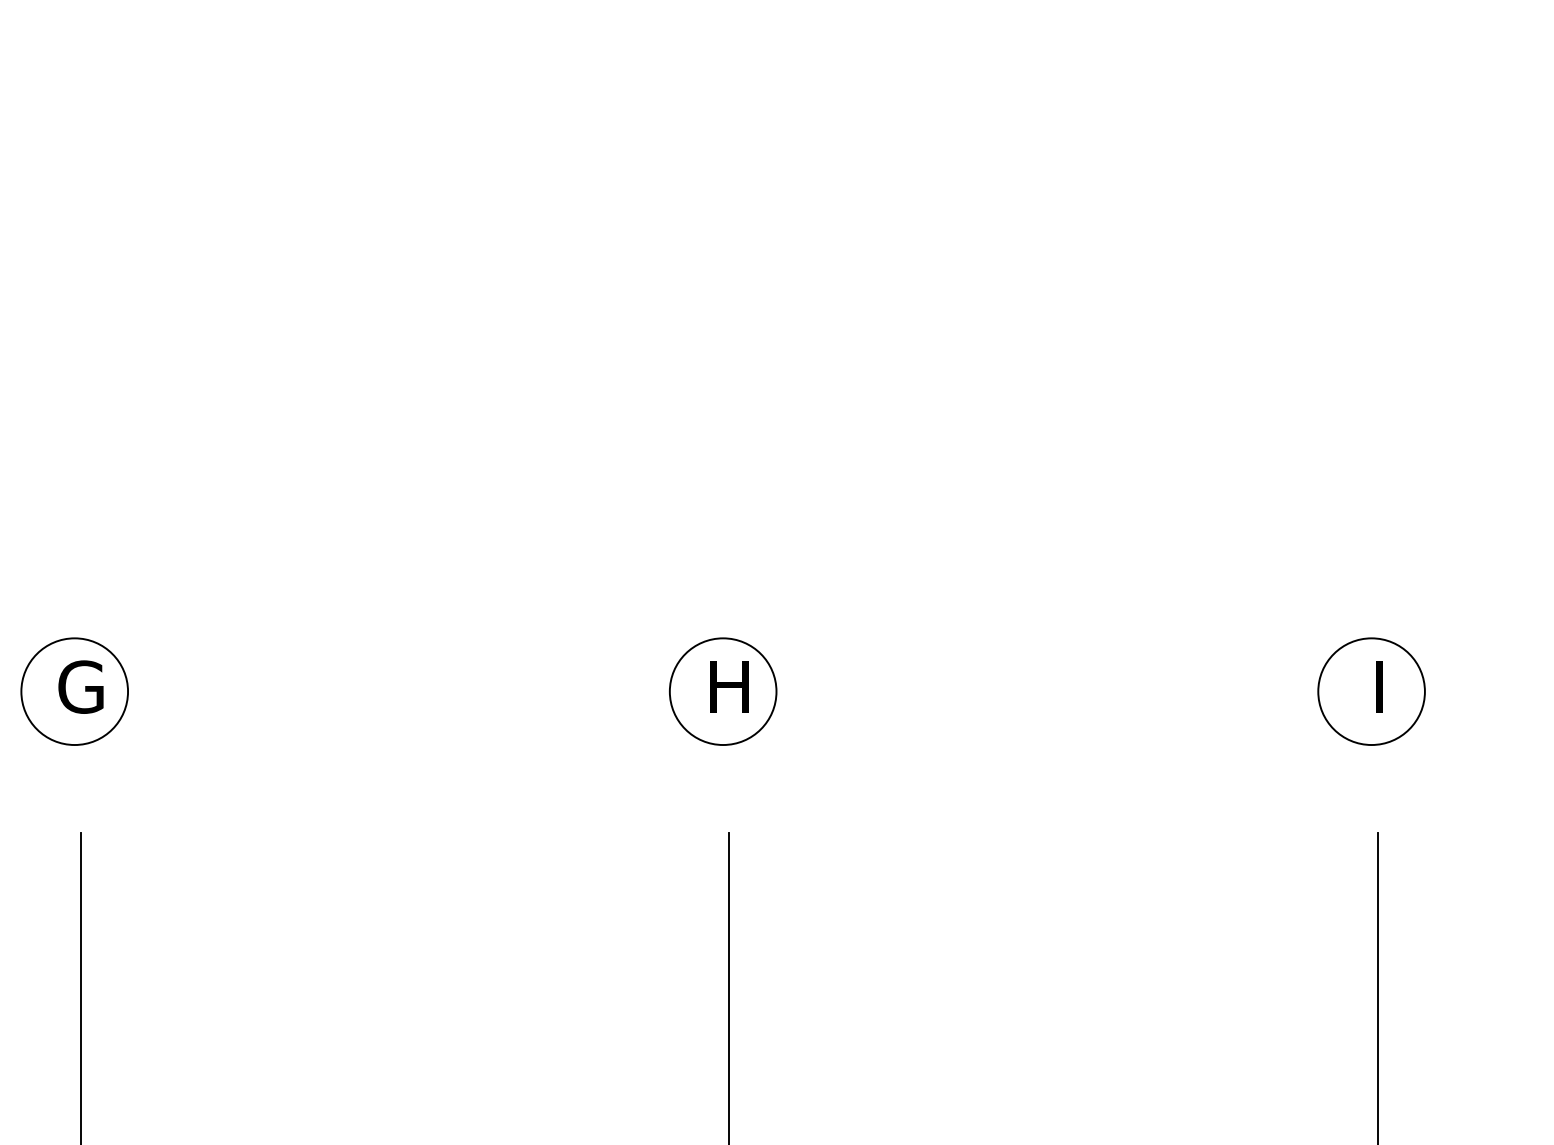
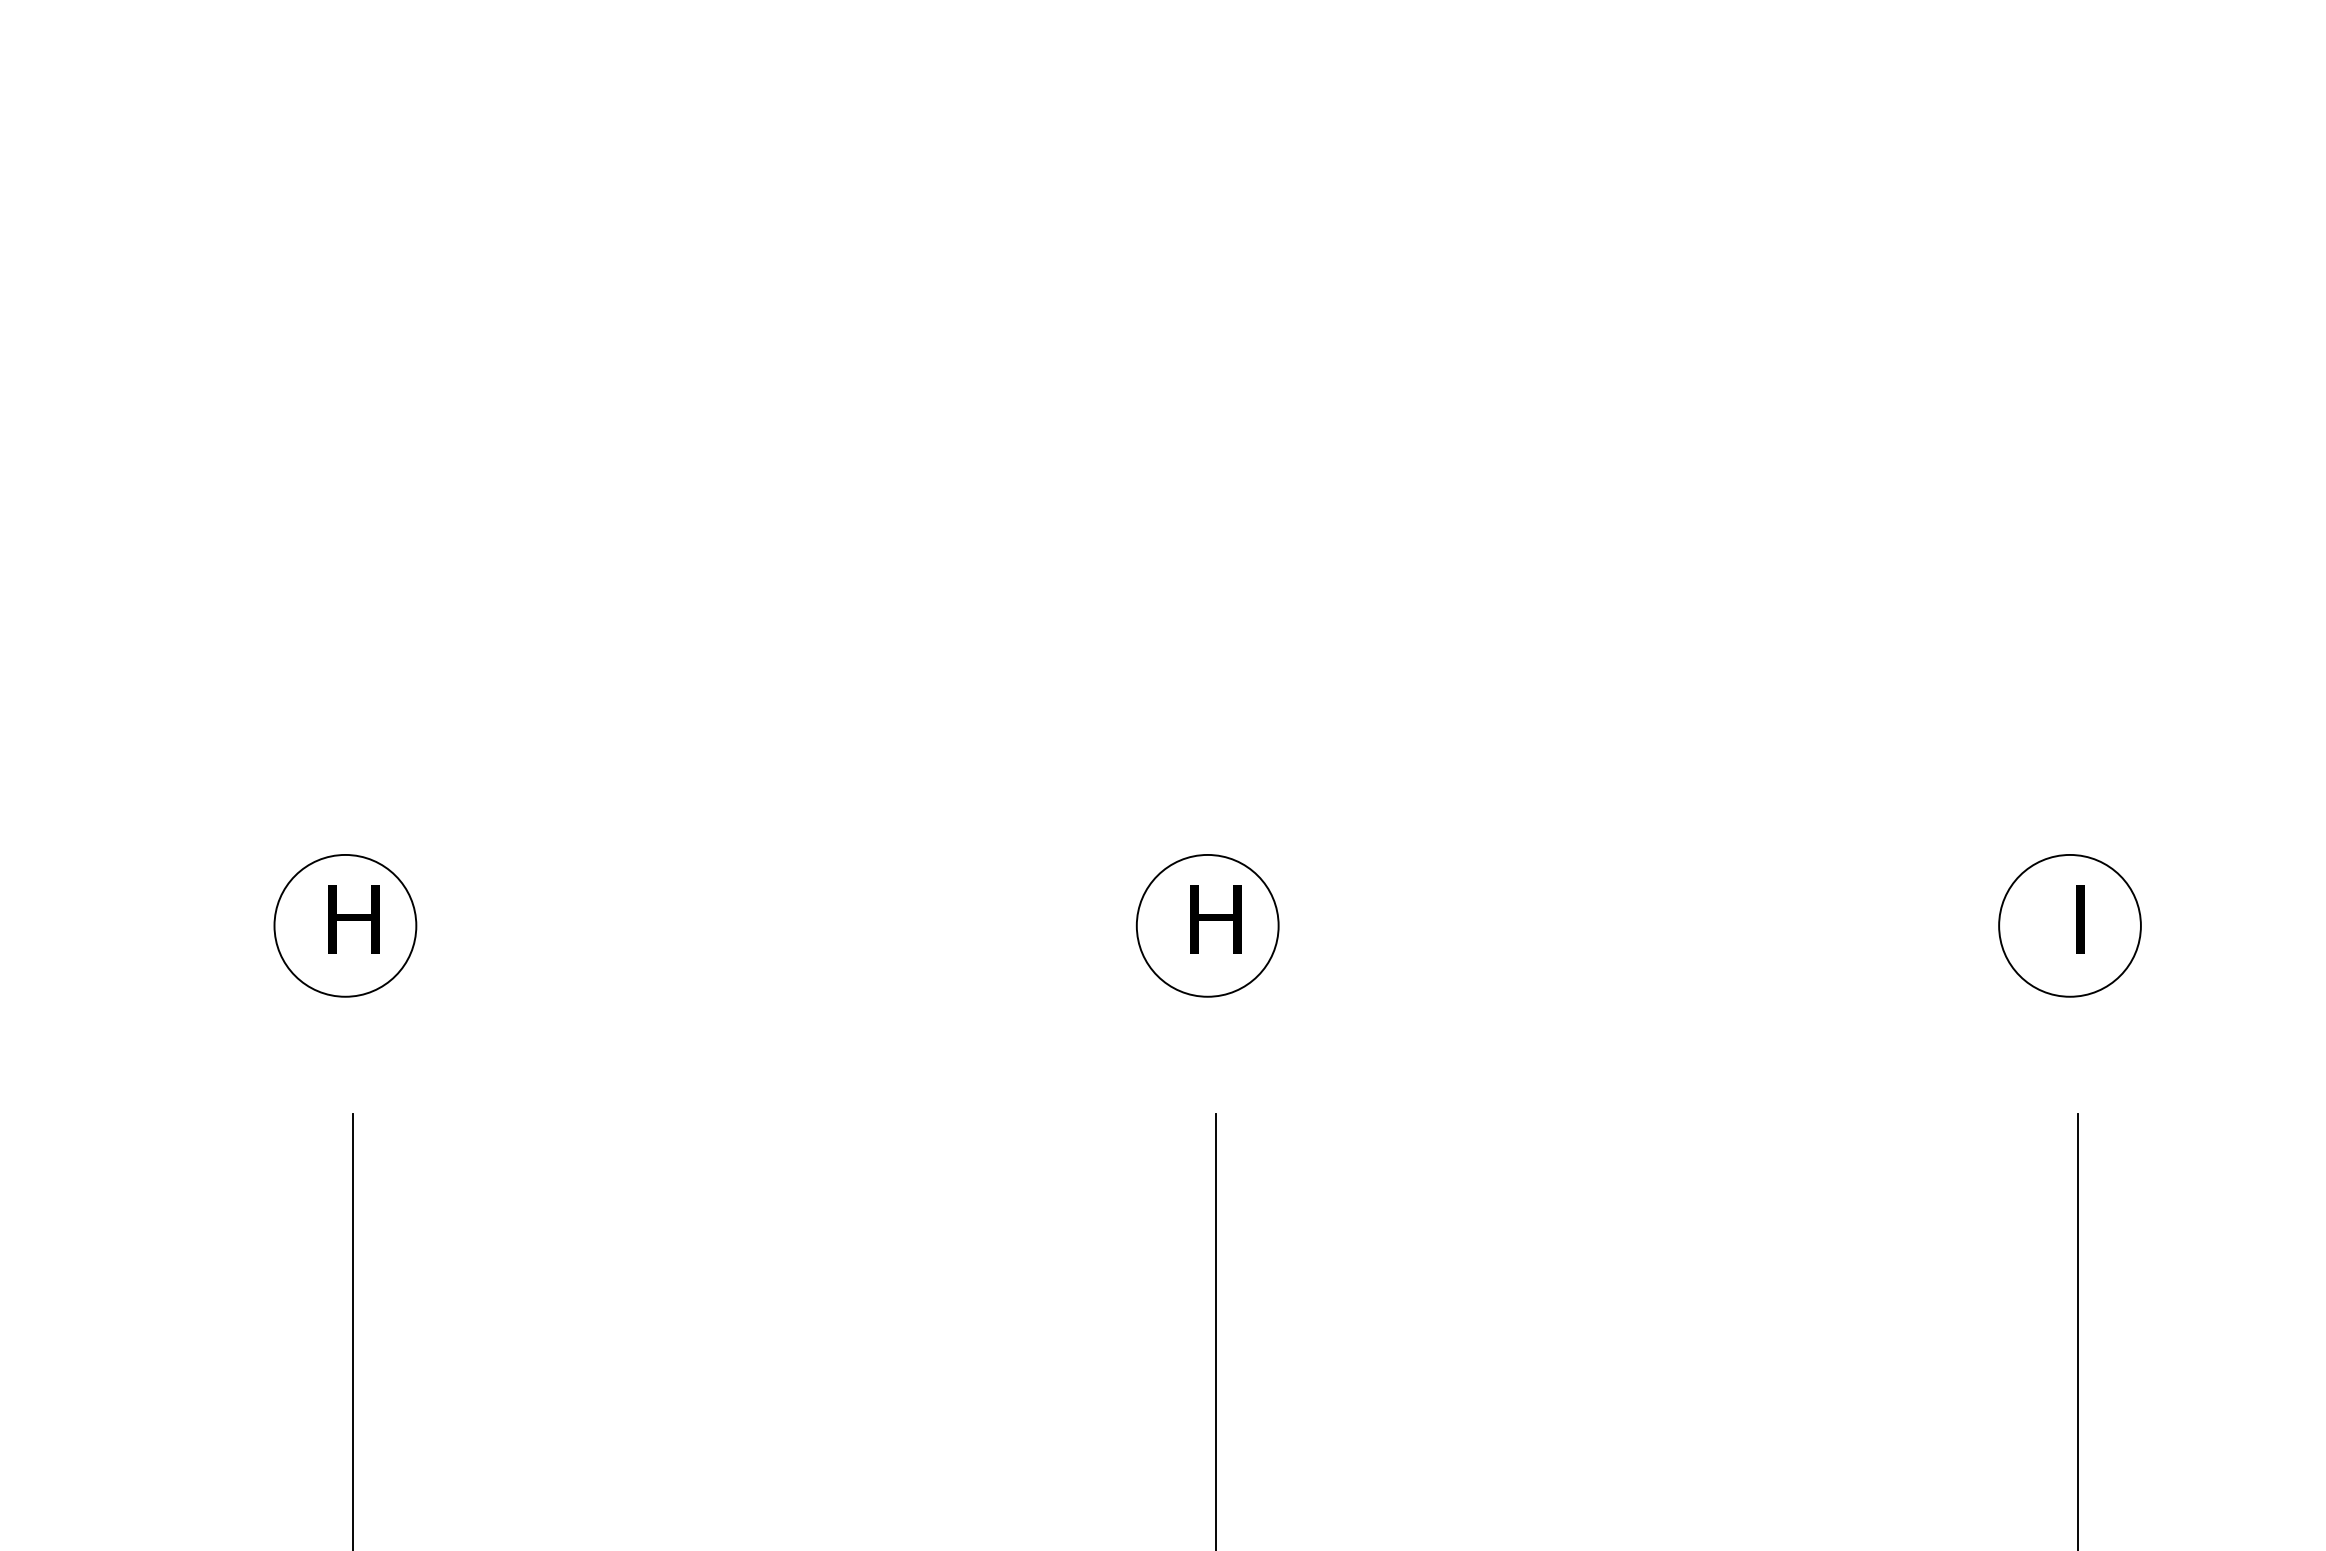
text: (80, 686) -> (353, 919), G -> H

